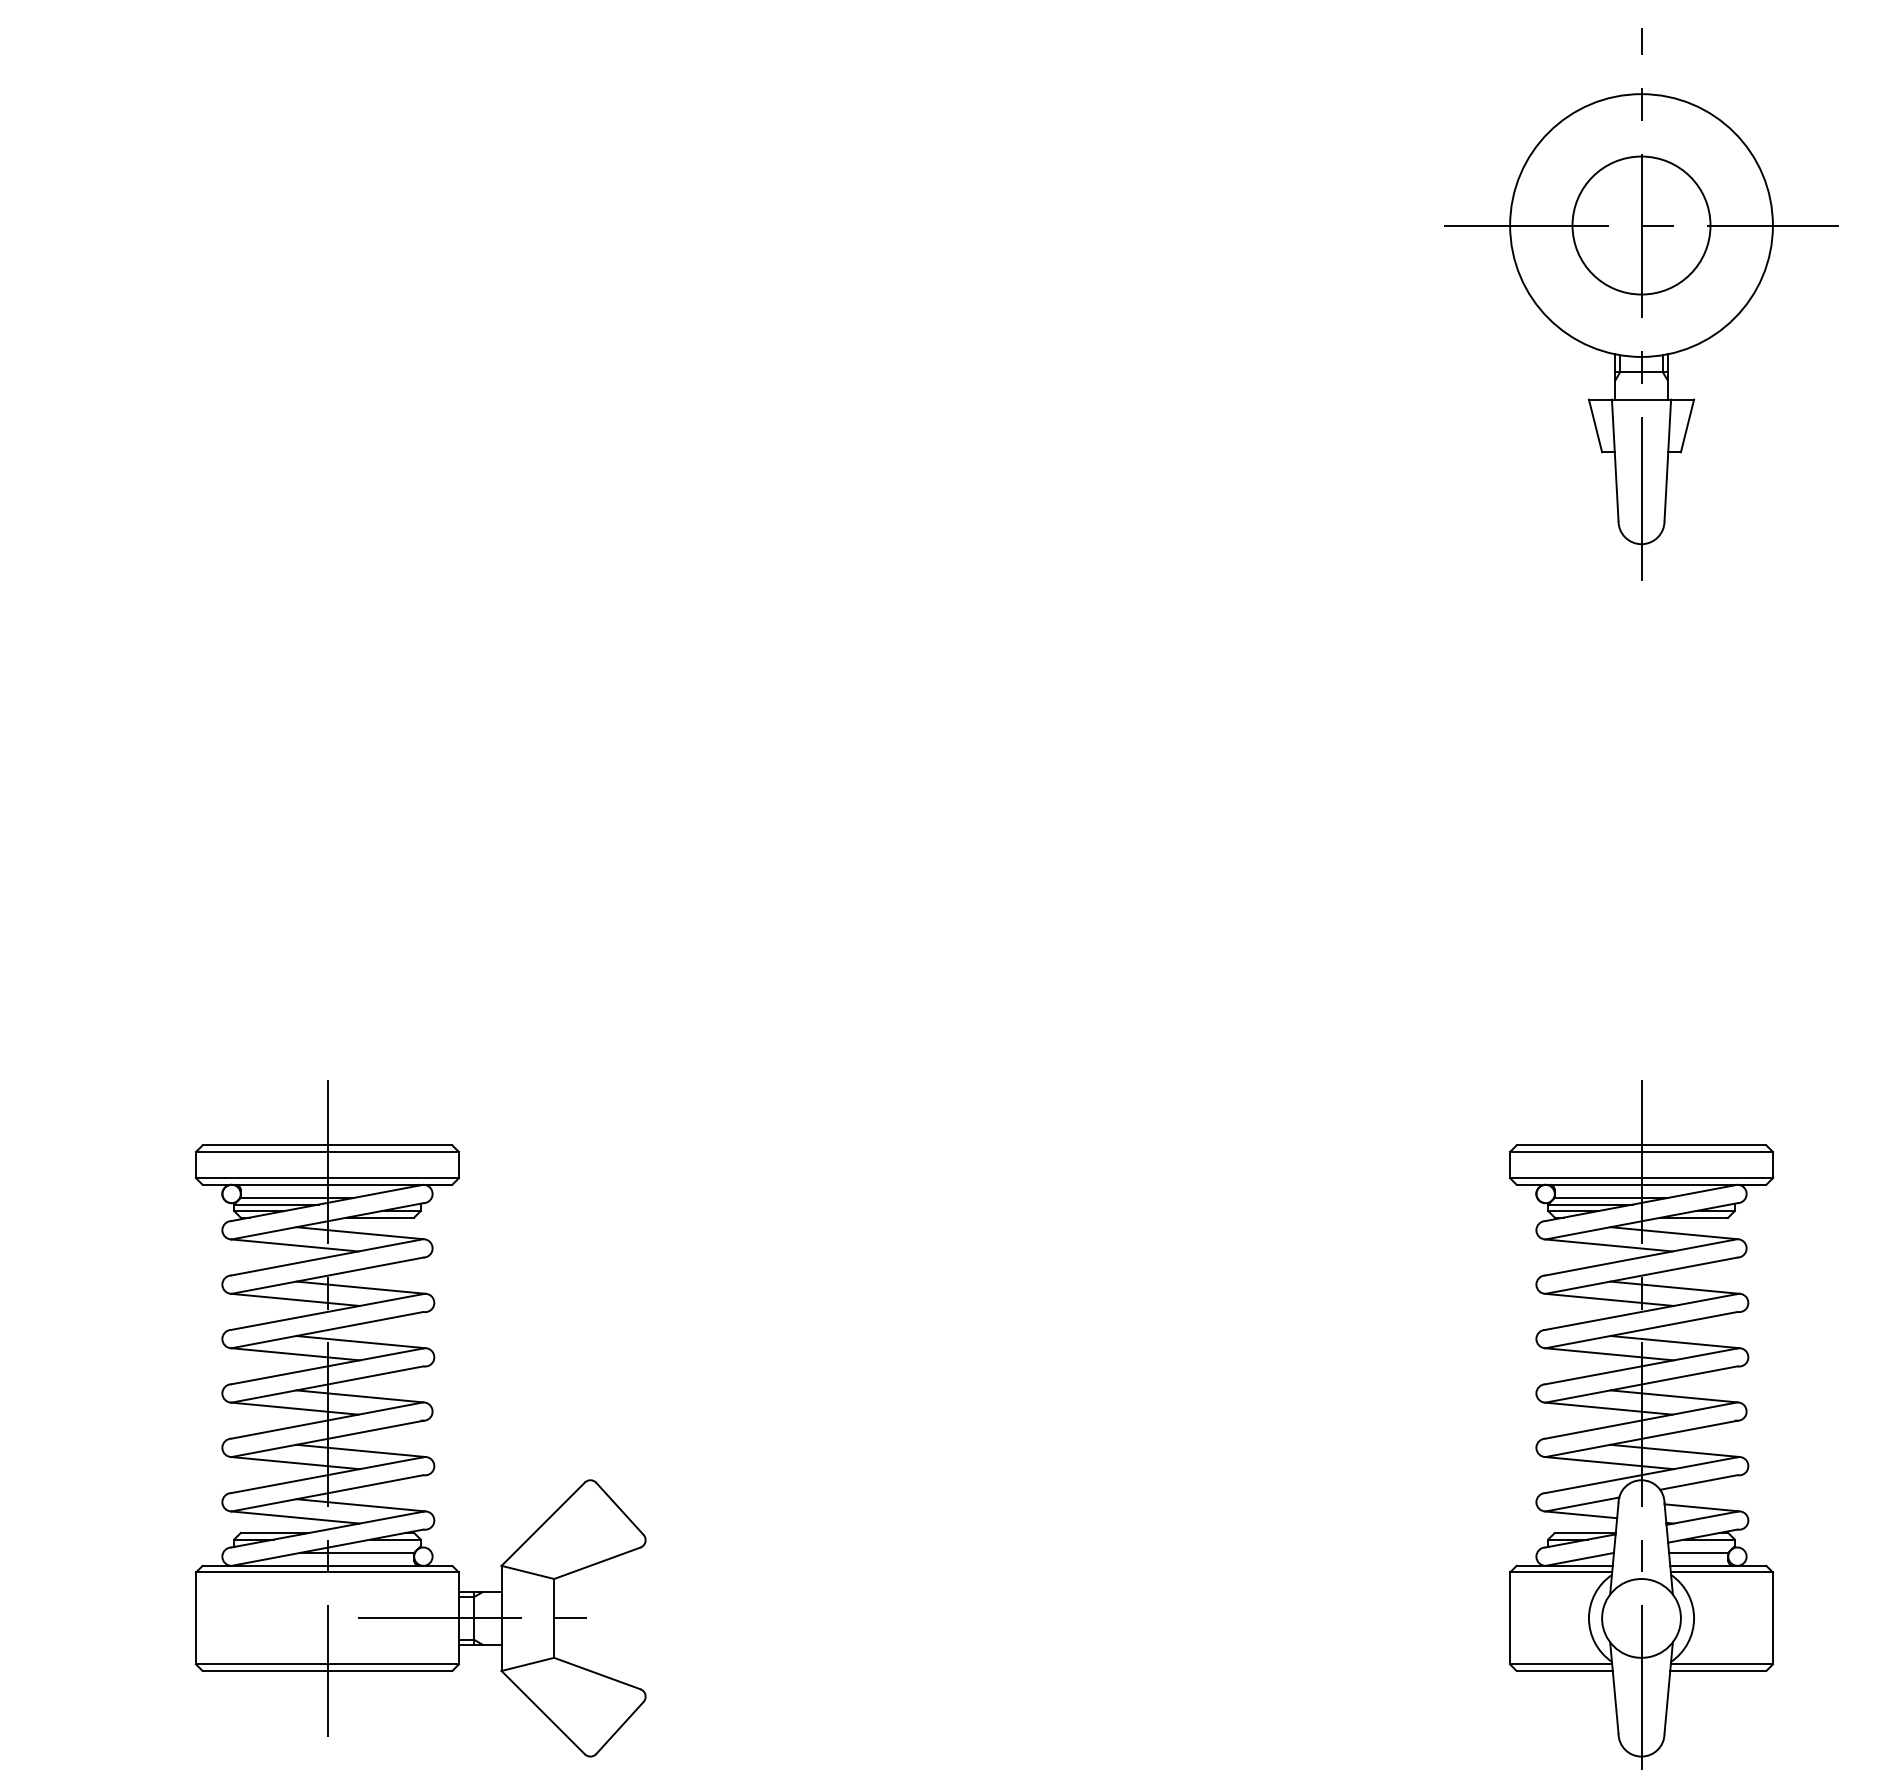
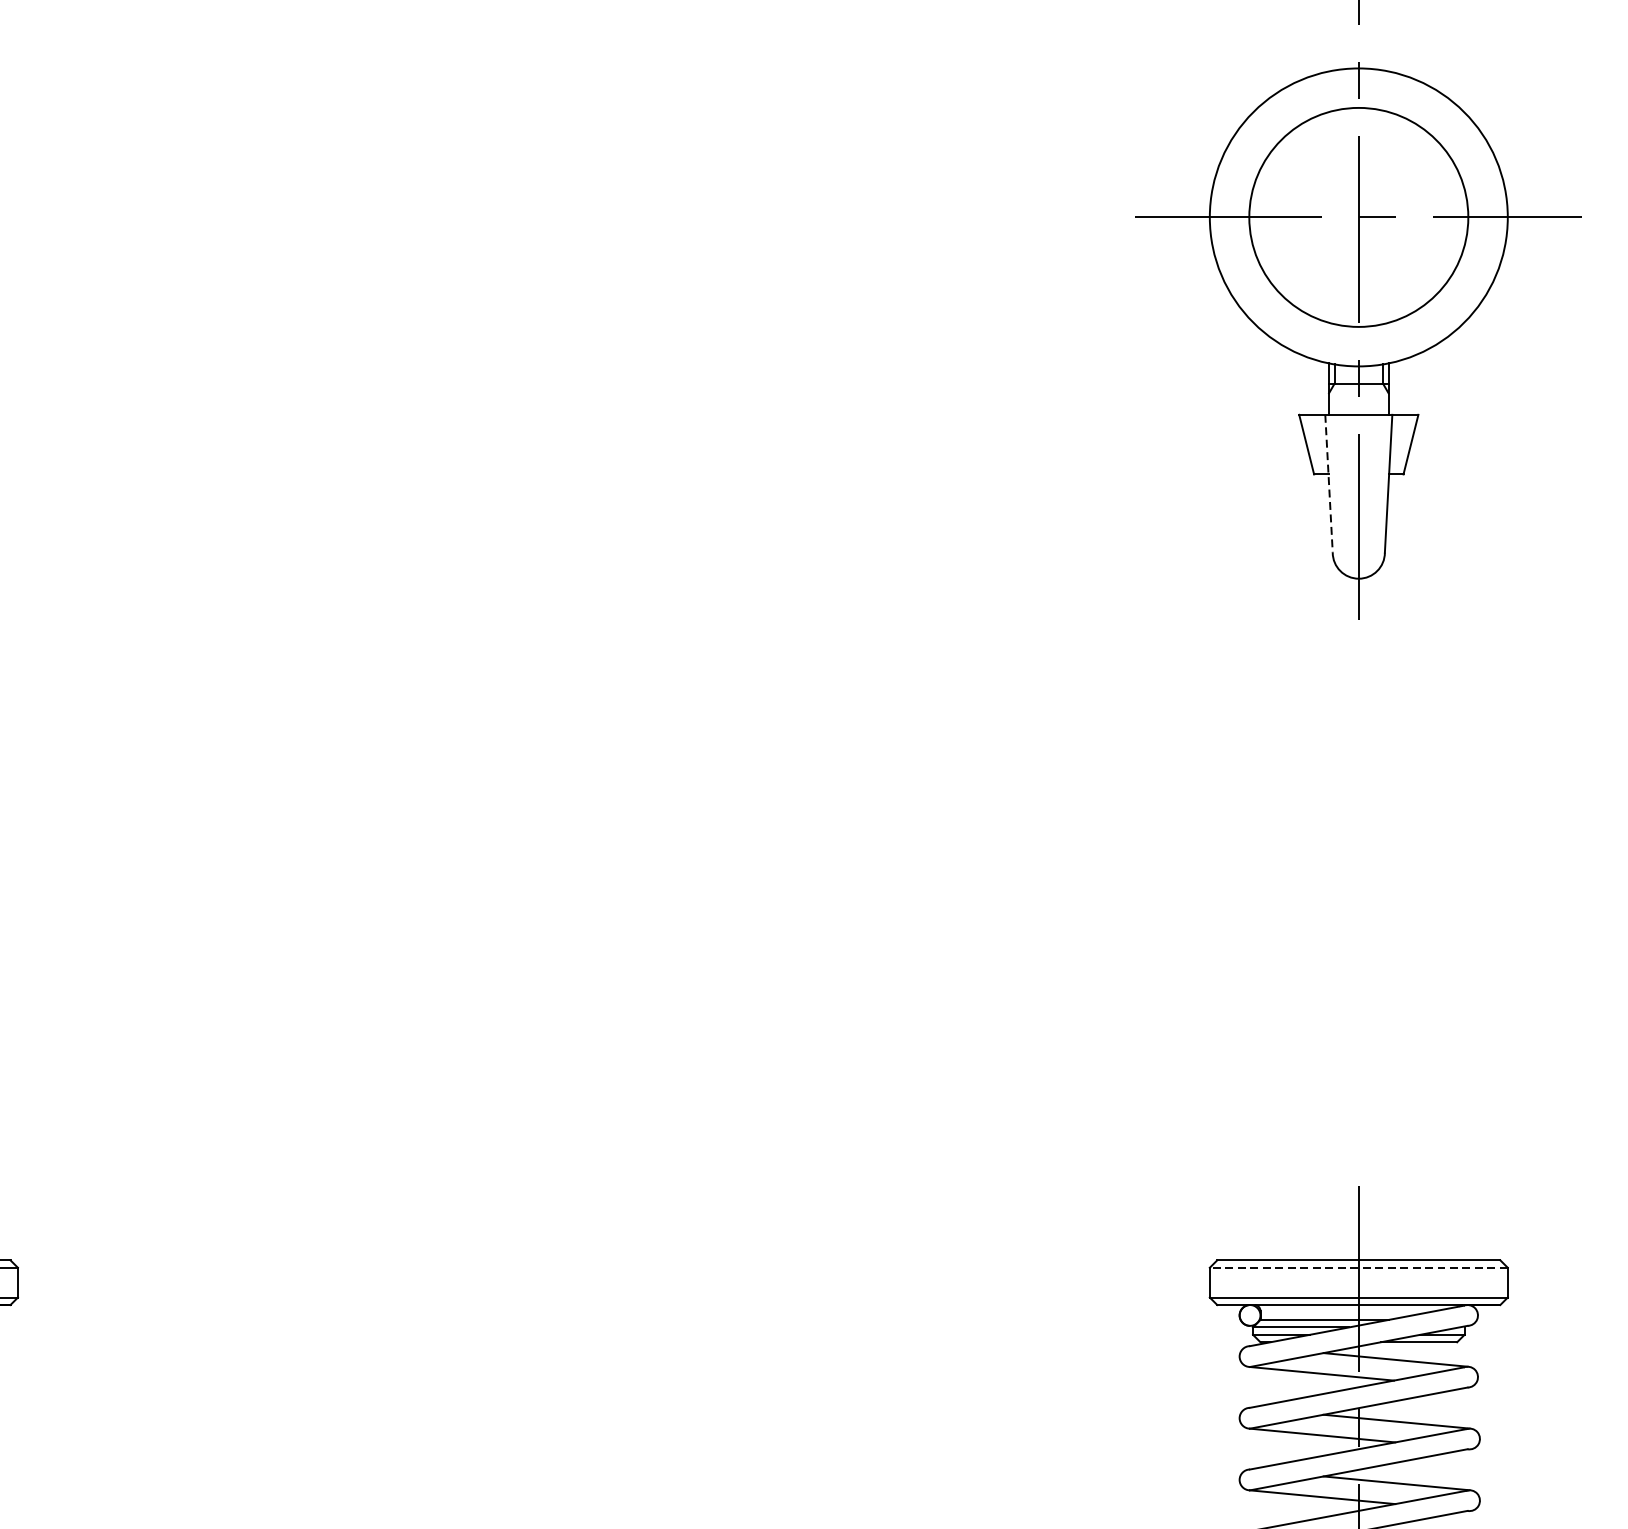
circle: (1641, 225) -> (1358, 217), size x1.4
line: (1615, 460) -> (1329, 483), solid -> dashed
line: (1641, 1151) -> (1358, 1267), solid -> dashed

